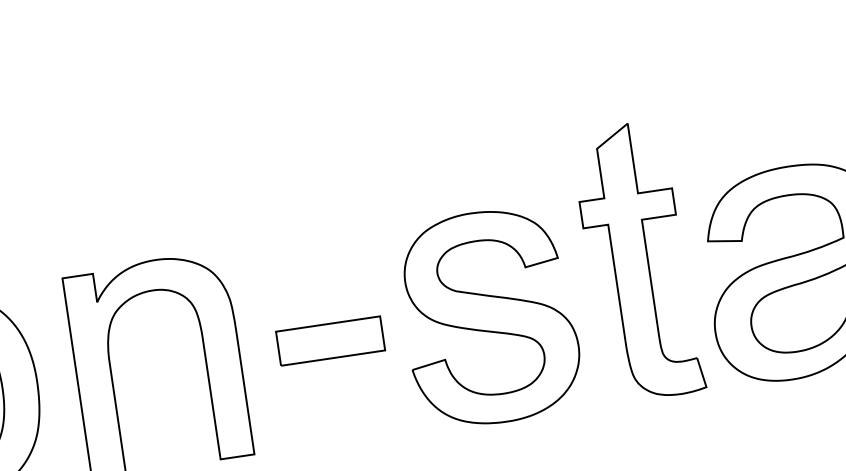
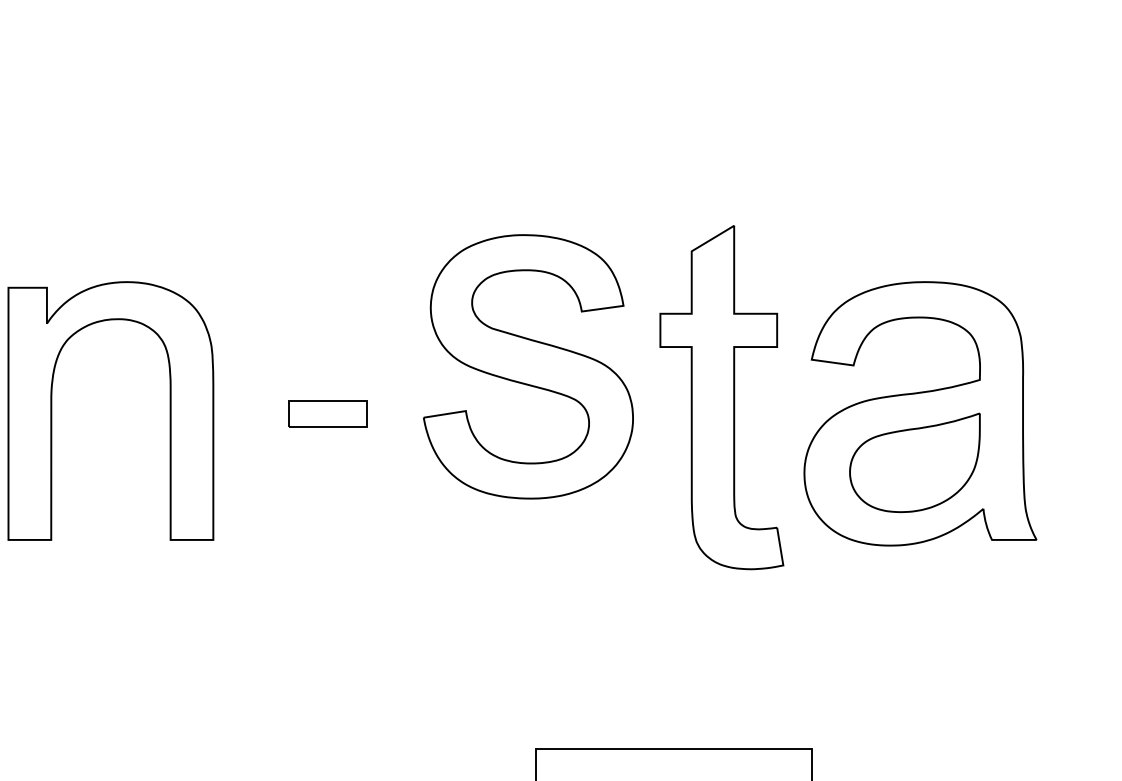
part: (637, 261) -> (721, 397), moved
part: (489, 317) -> (528, 366), moved
part: (330, 341) -> (327, 414), size x0.6

